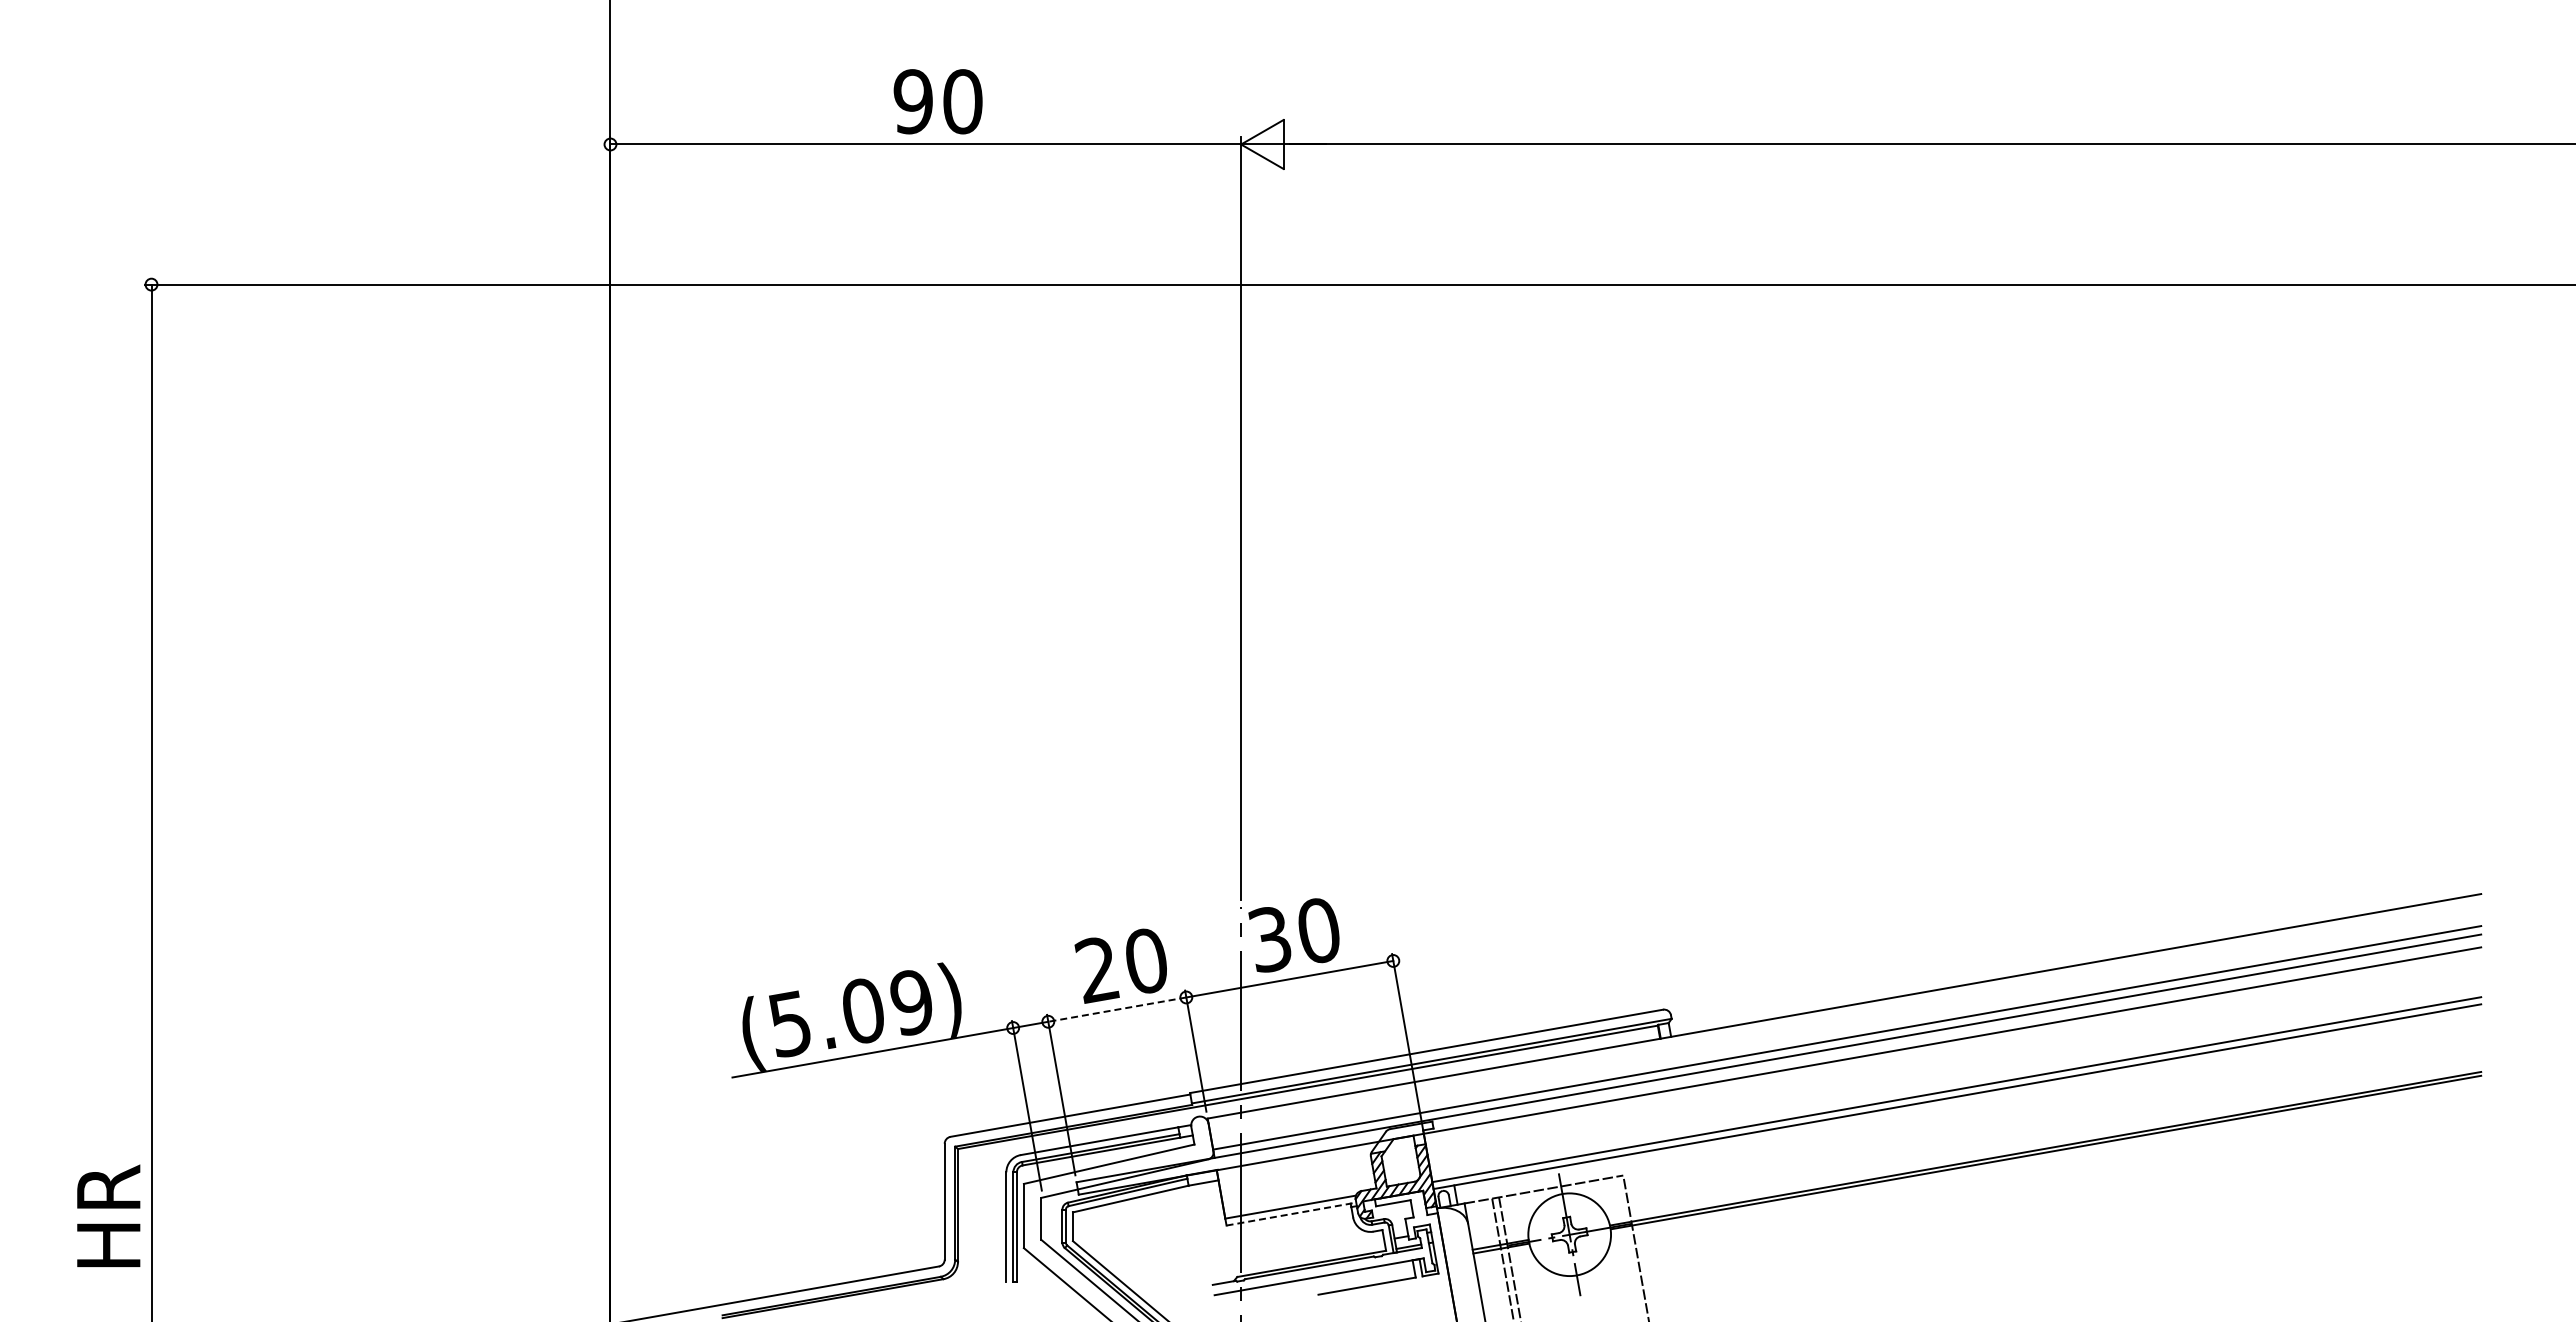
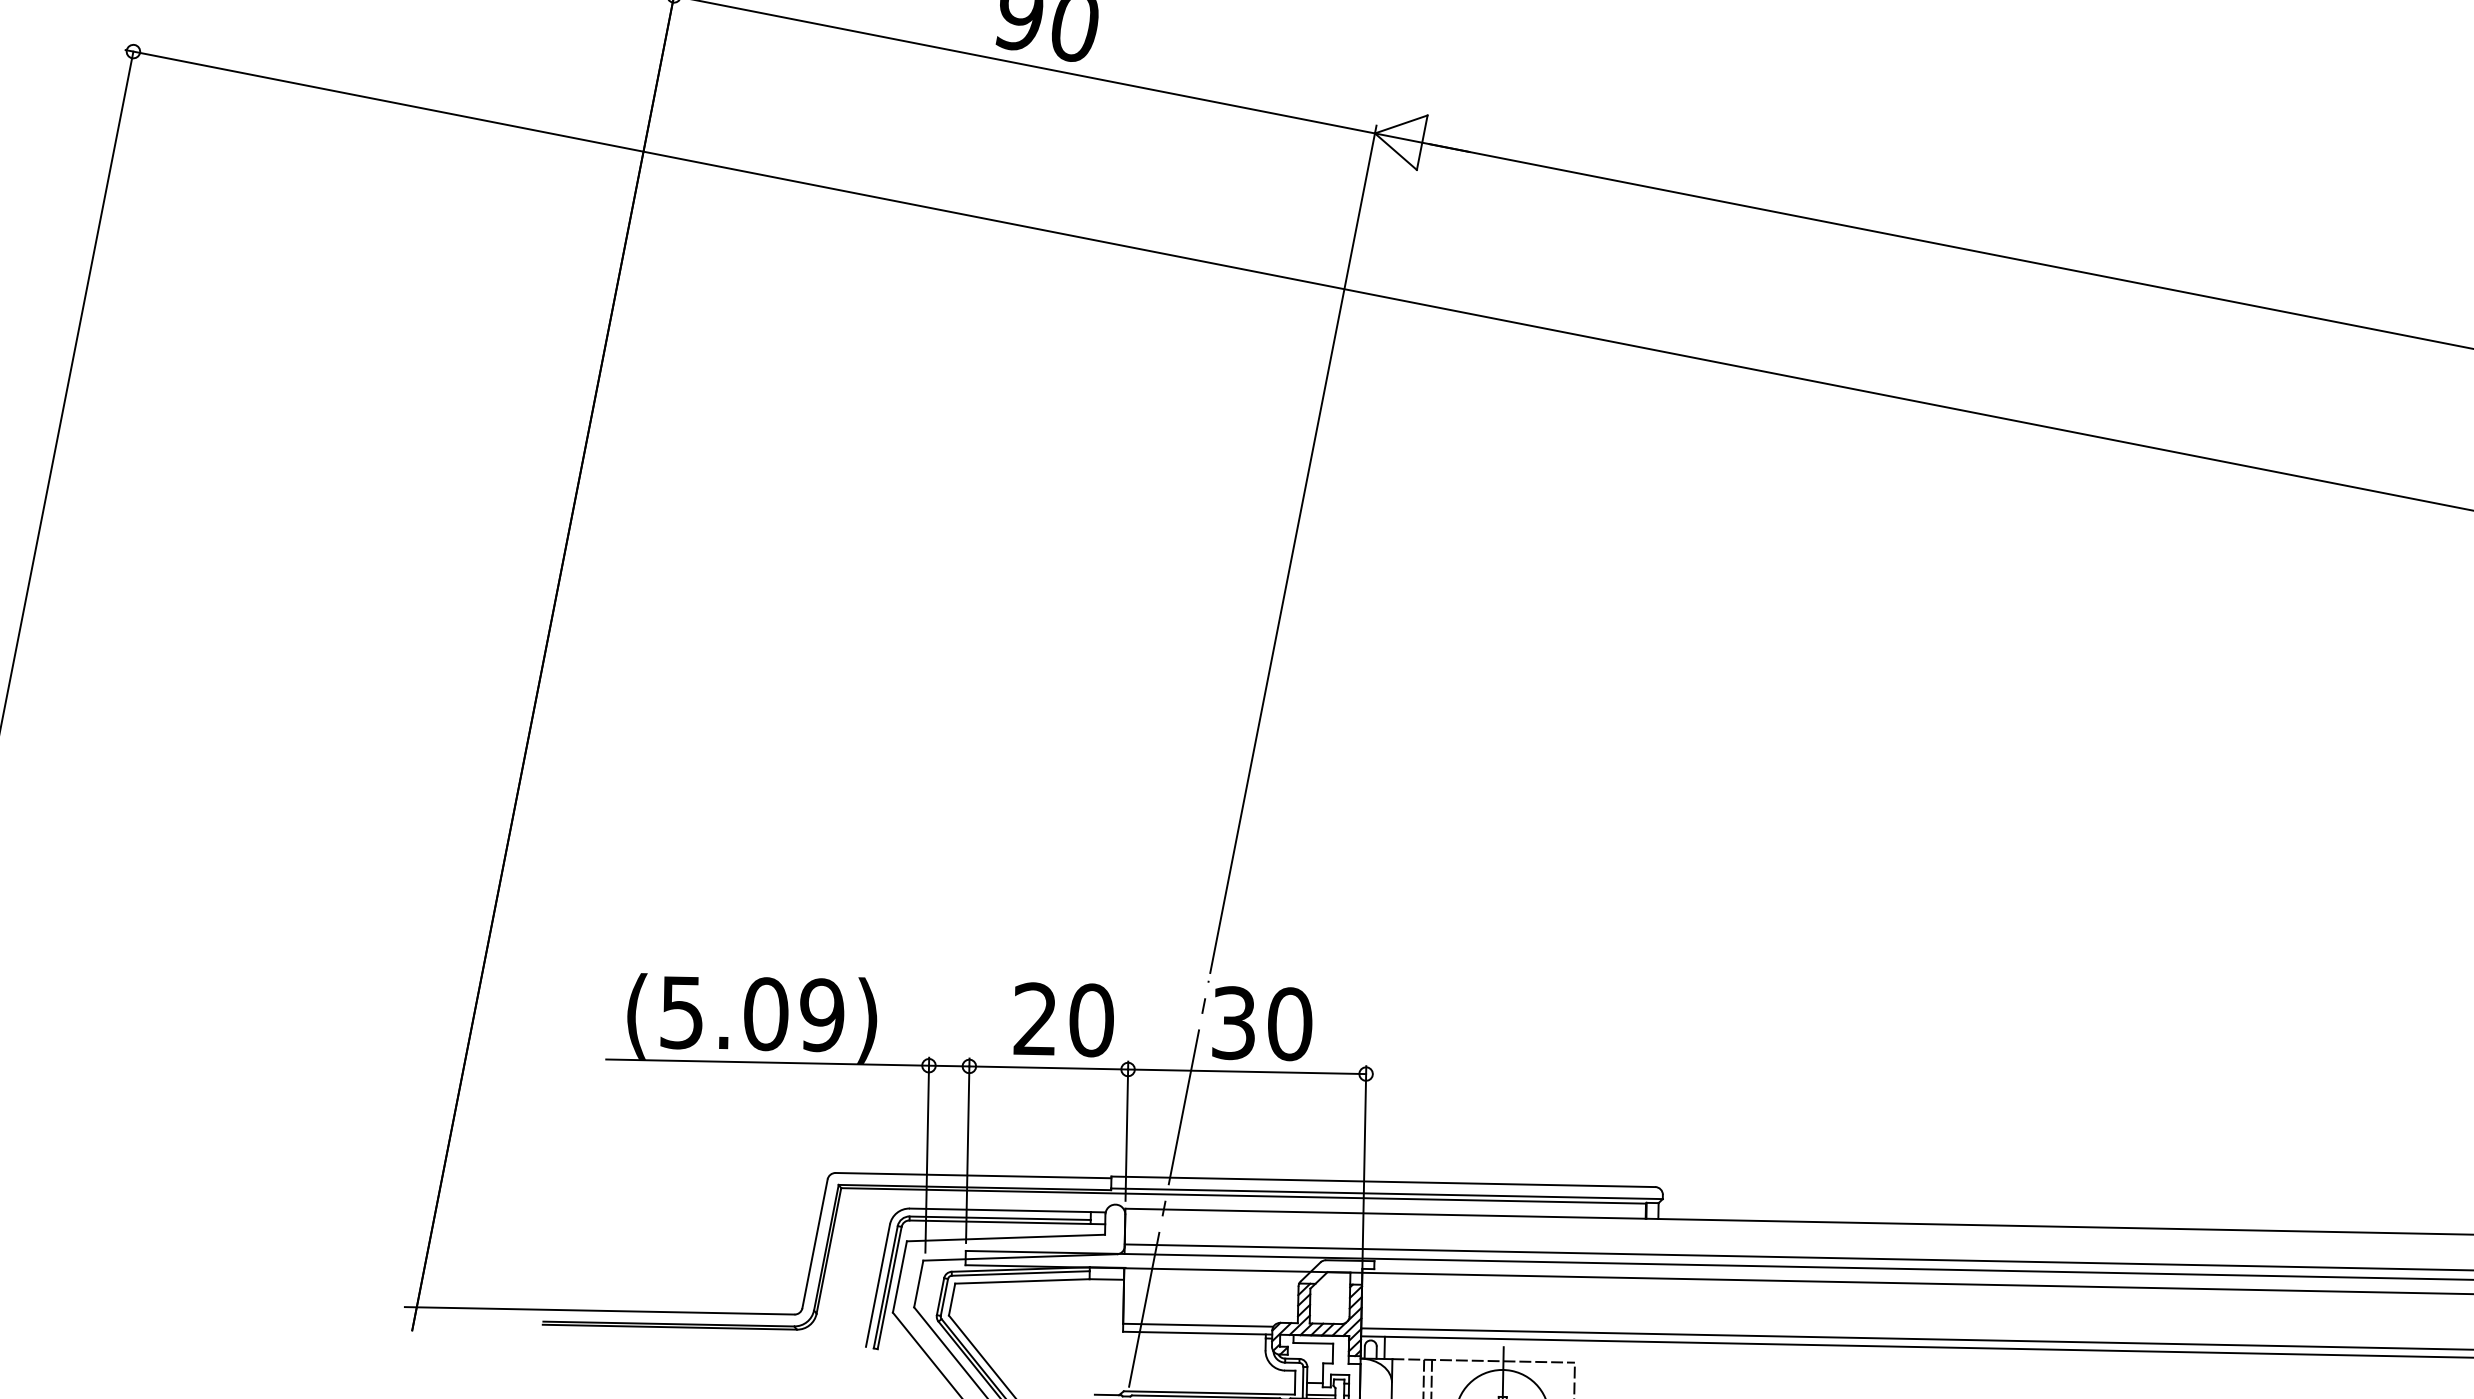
line: (1116, 1009) -> (1047, 1067), dashed -> solid
line: (1291, 1214) -> (1197, 1333), dashed -> solid

